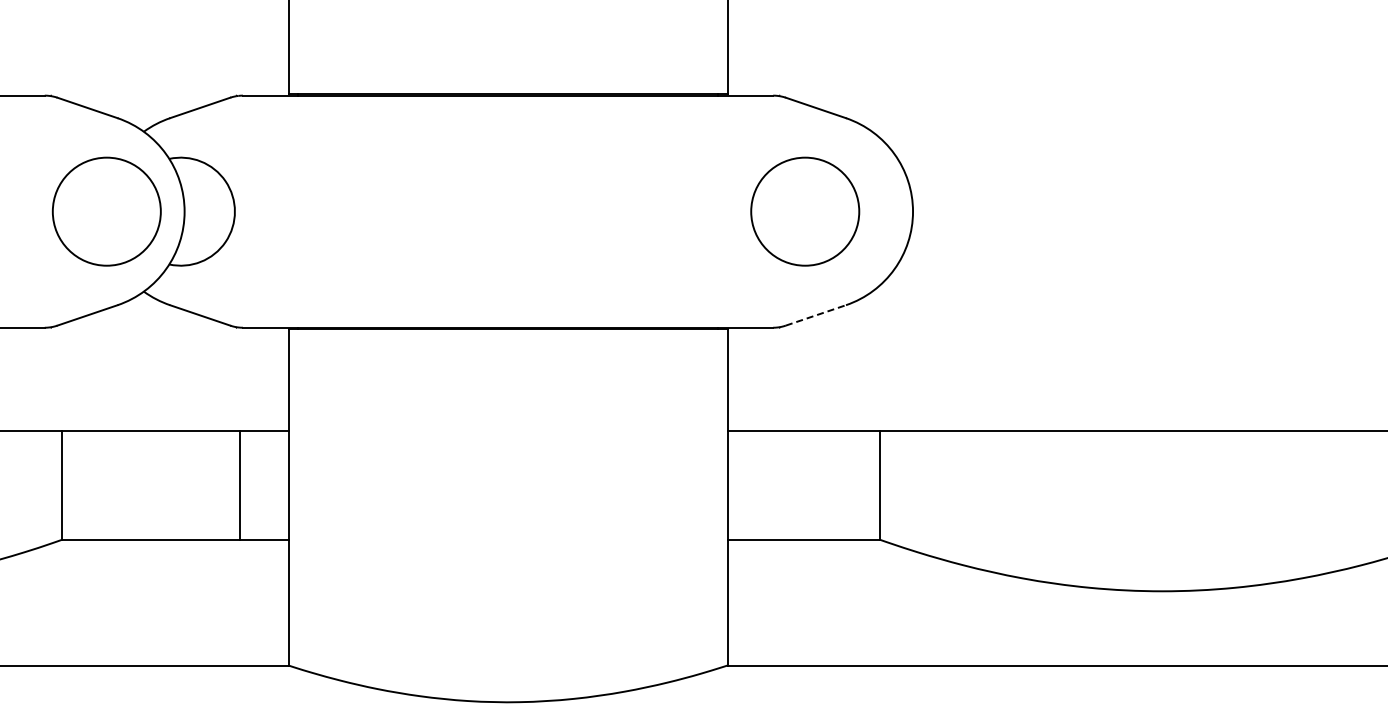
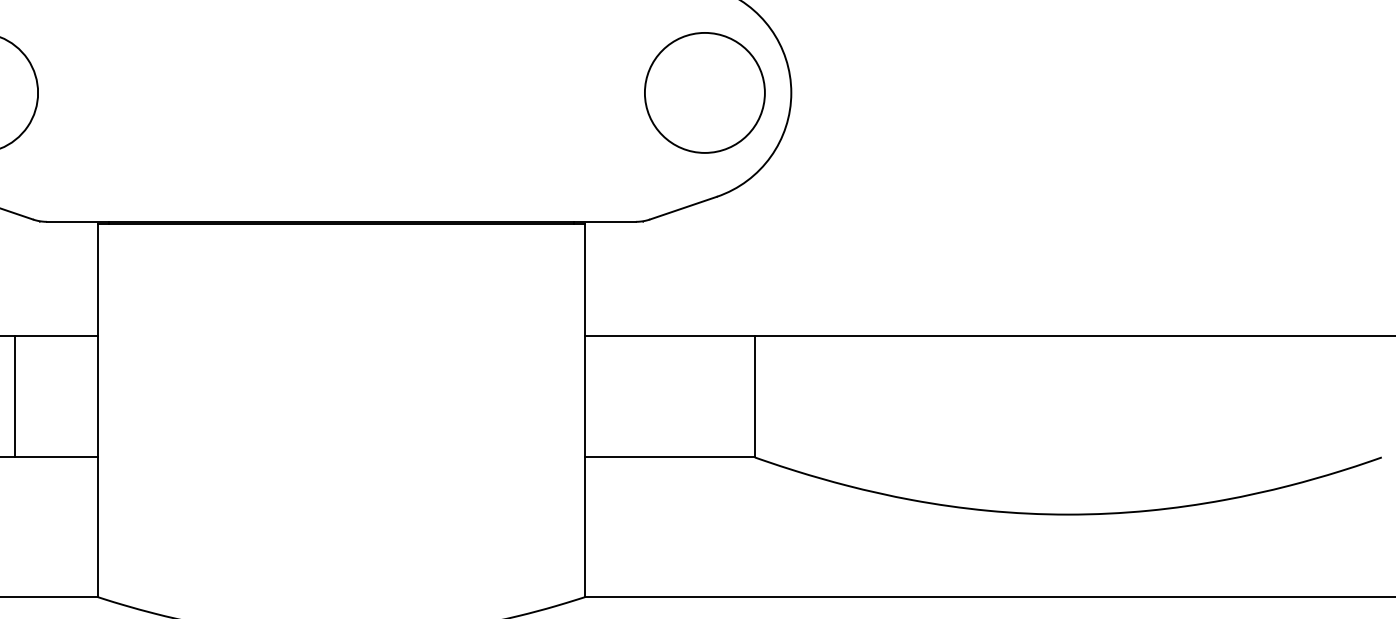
circle: (805, 211) -> (705, 92), moved
line: (815, 315) -> (682, 208), dashed -> solid
line: (239, 484) -> (15, 395), moved

